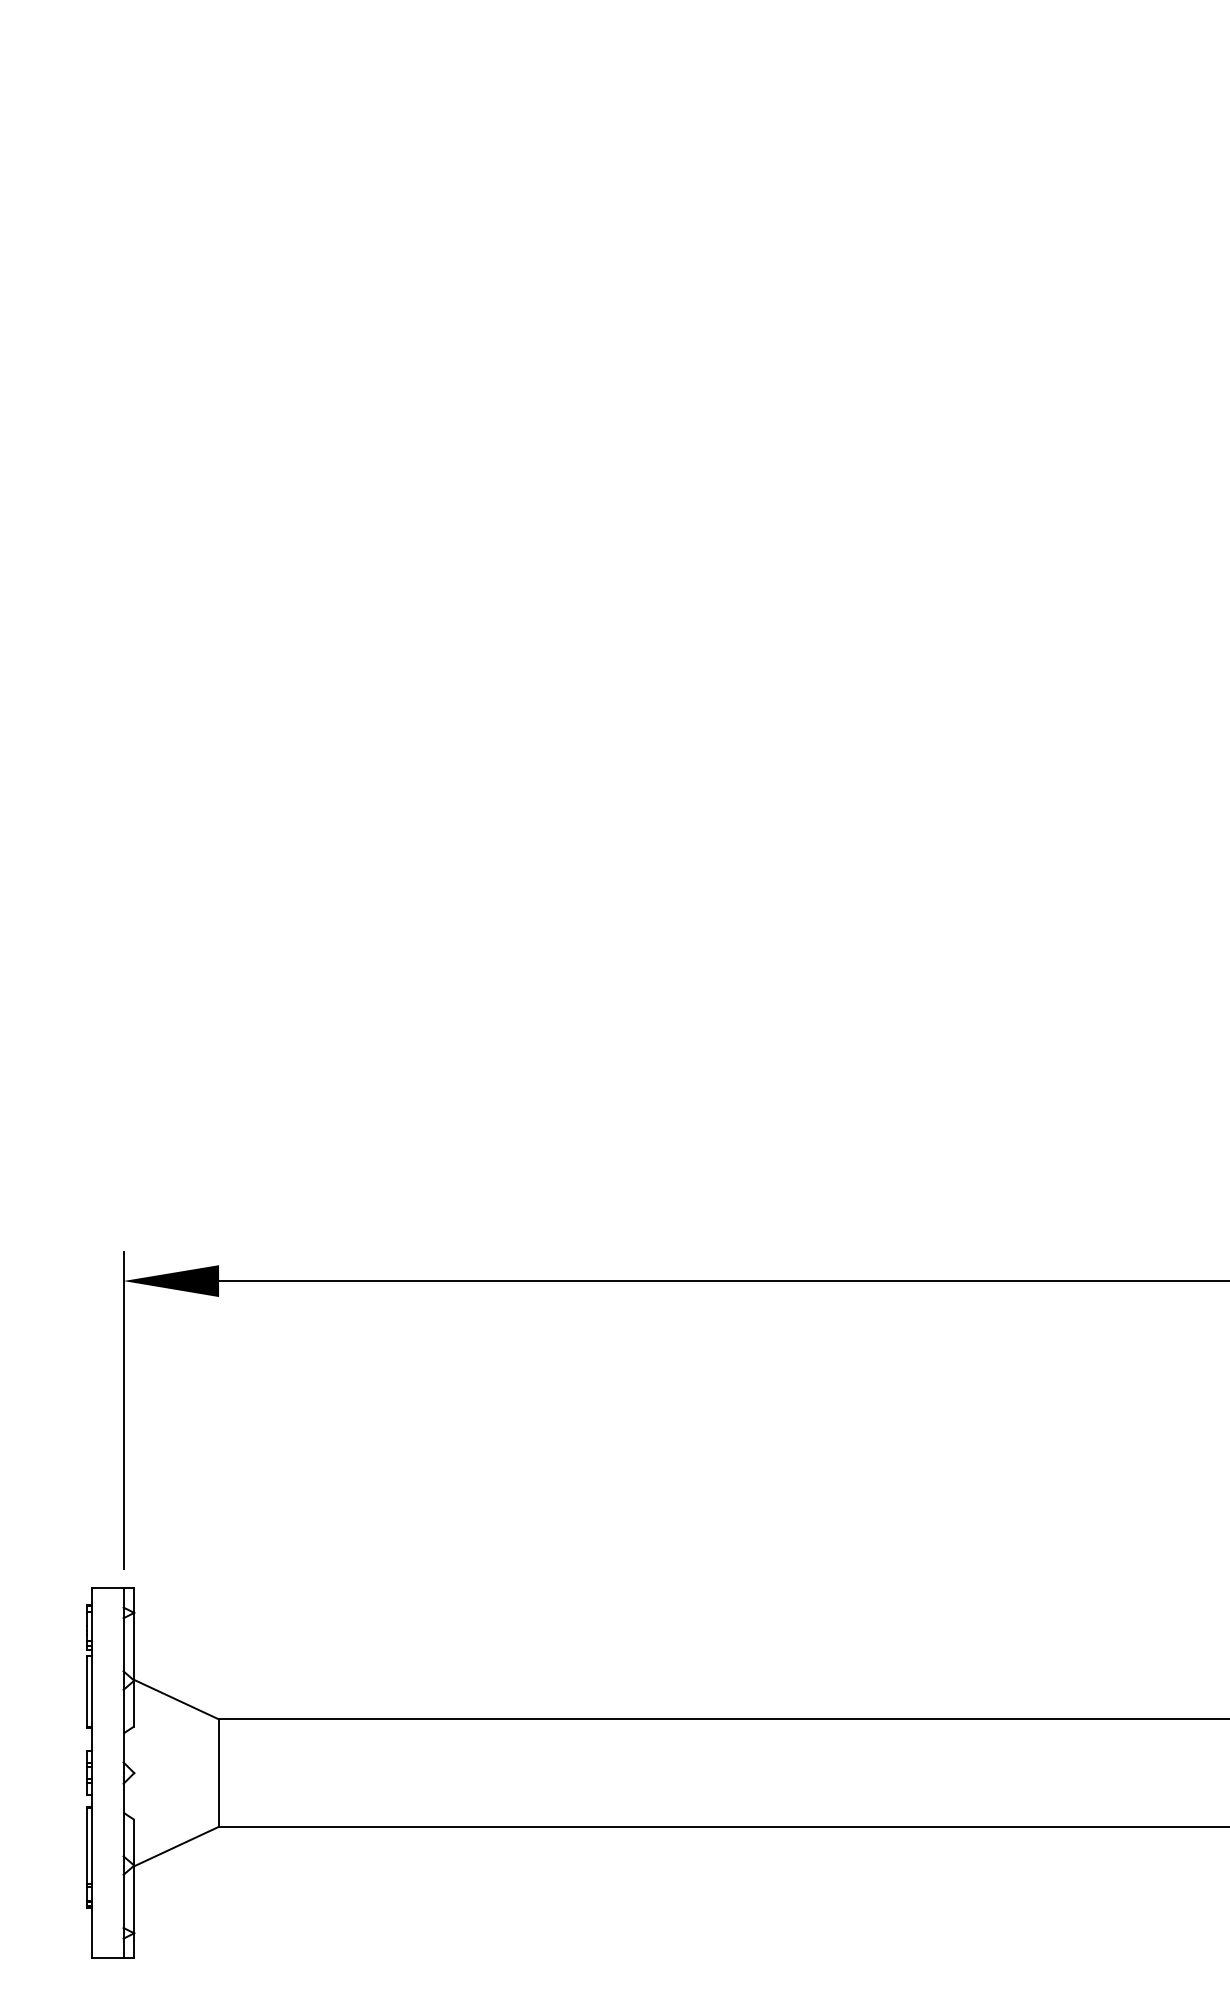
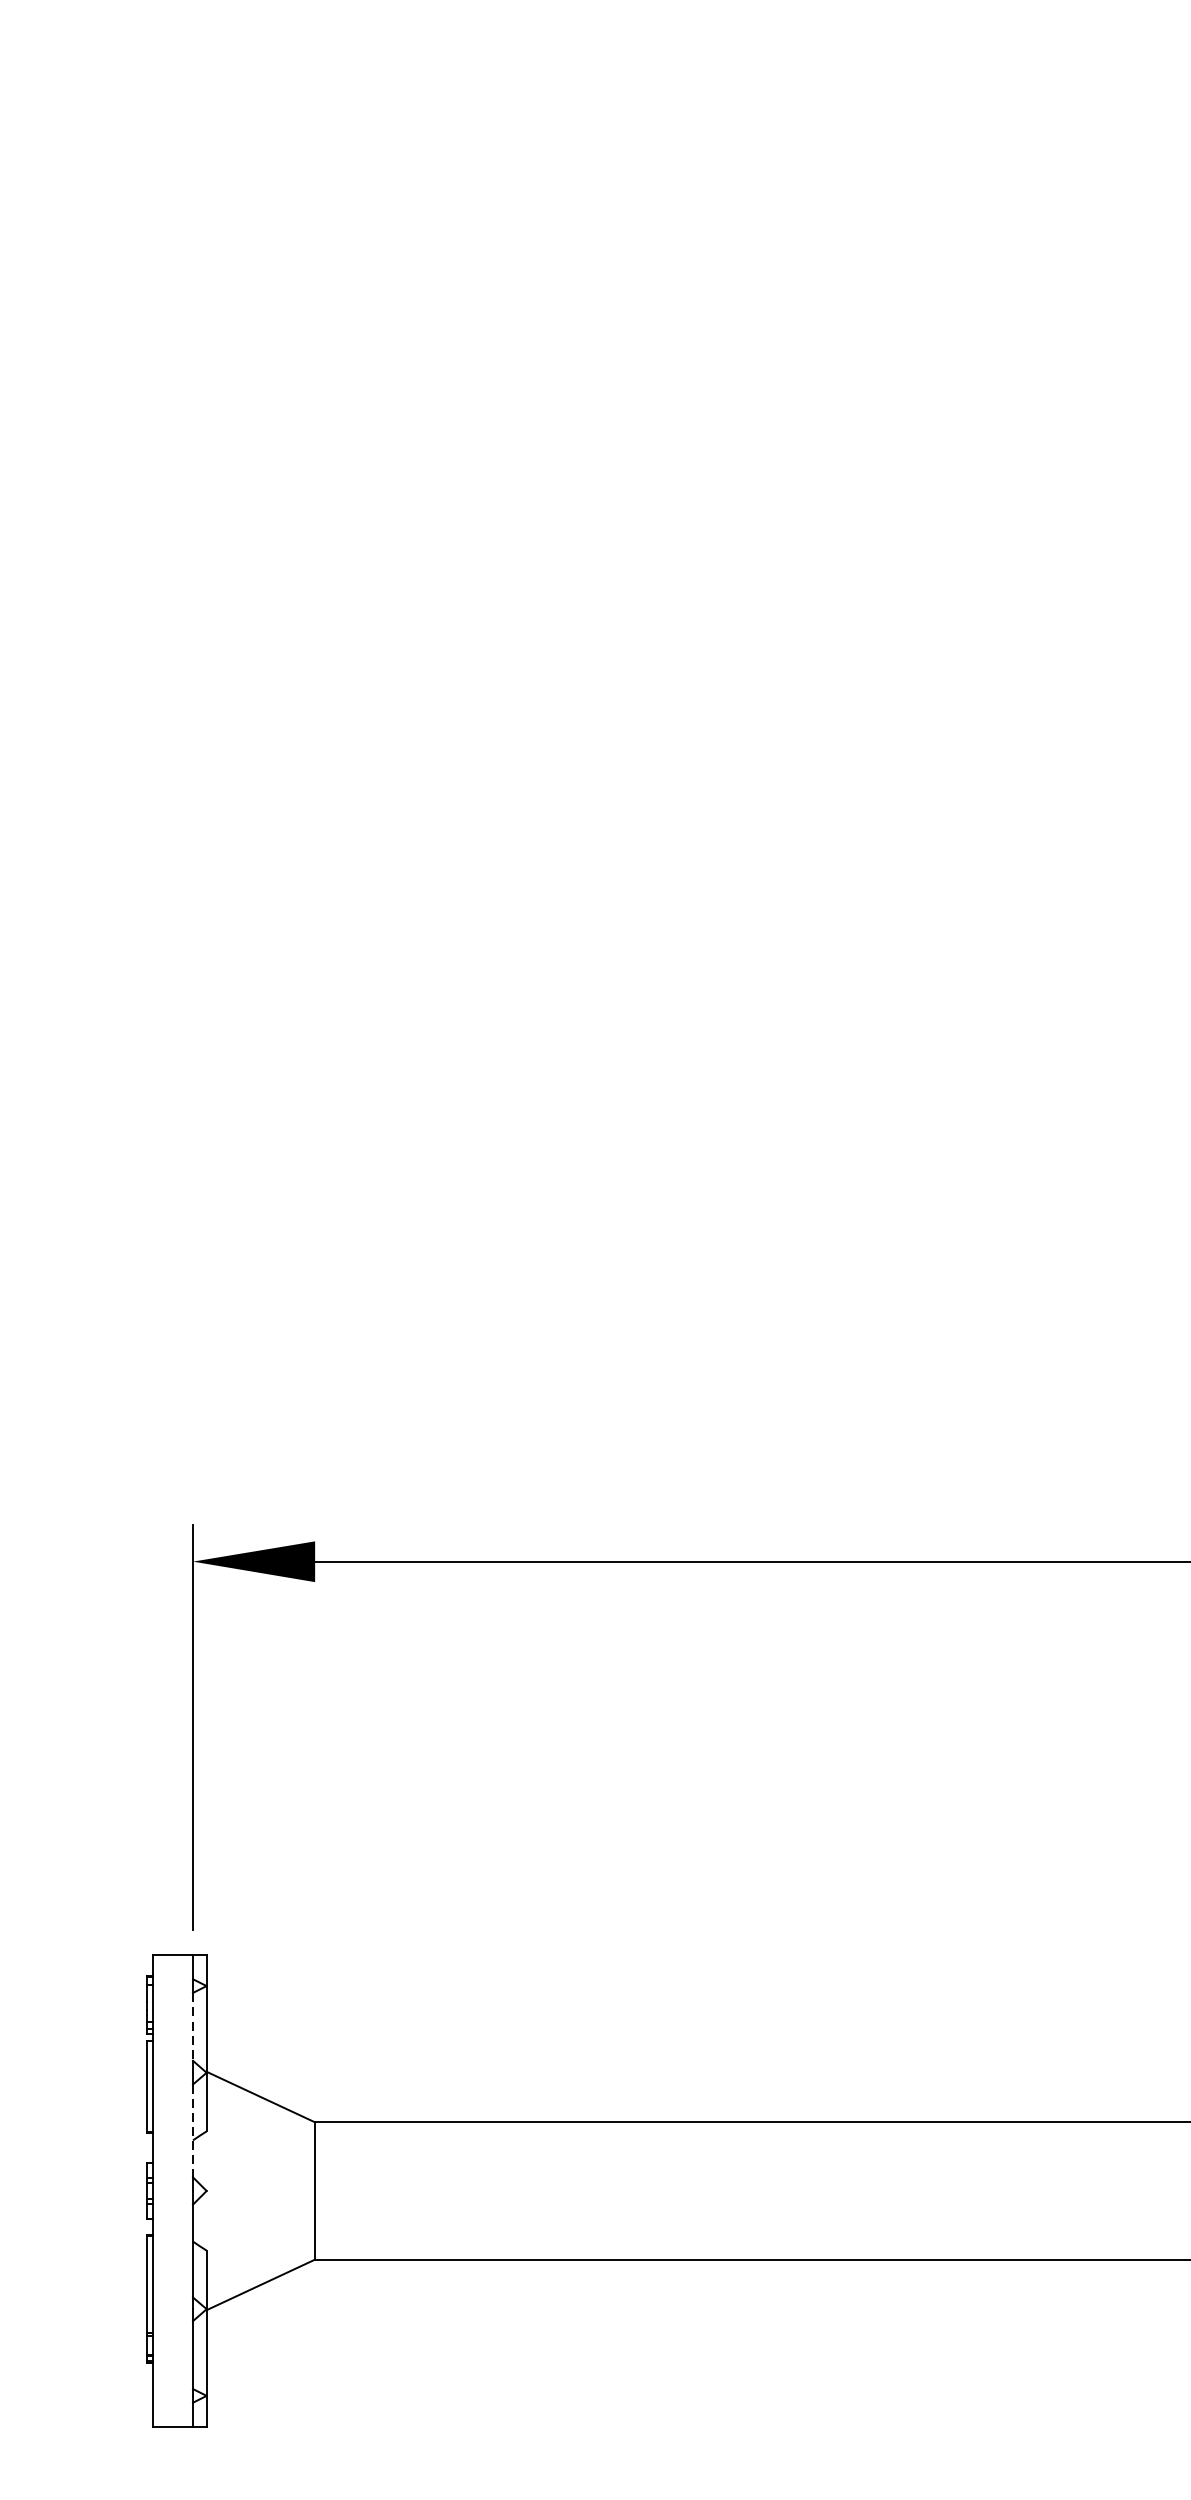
line: (123, 1645) -> (192, 2027), solid -> dashed
line: (123, 1726) -> (192, 2131), solid -> dashed

